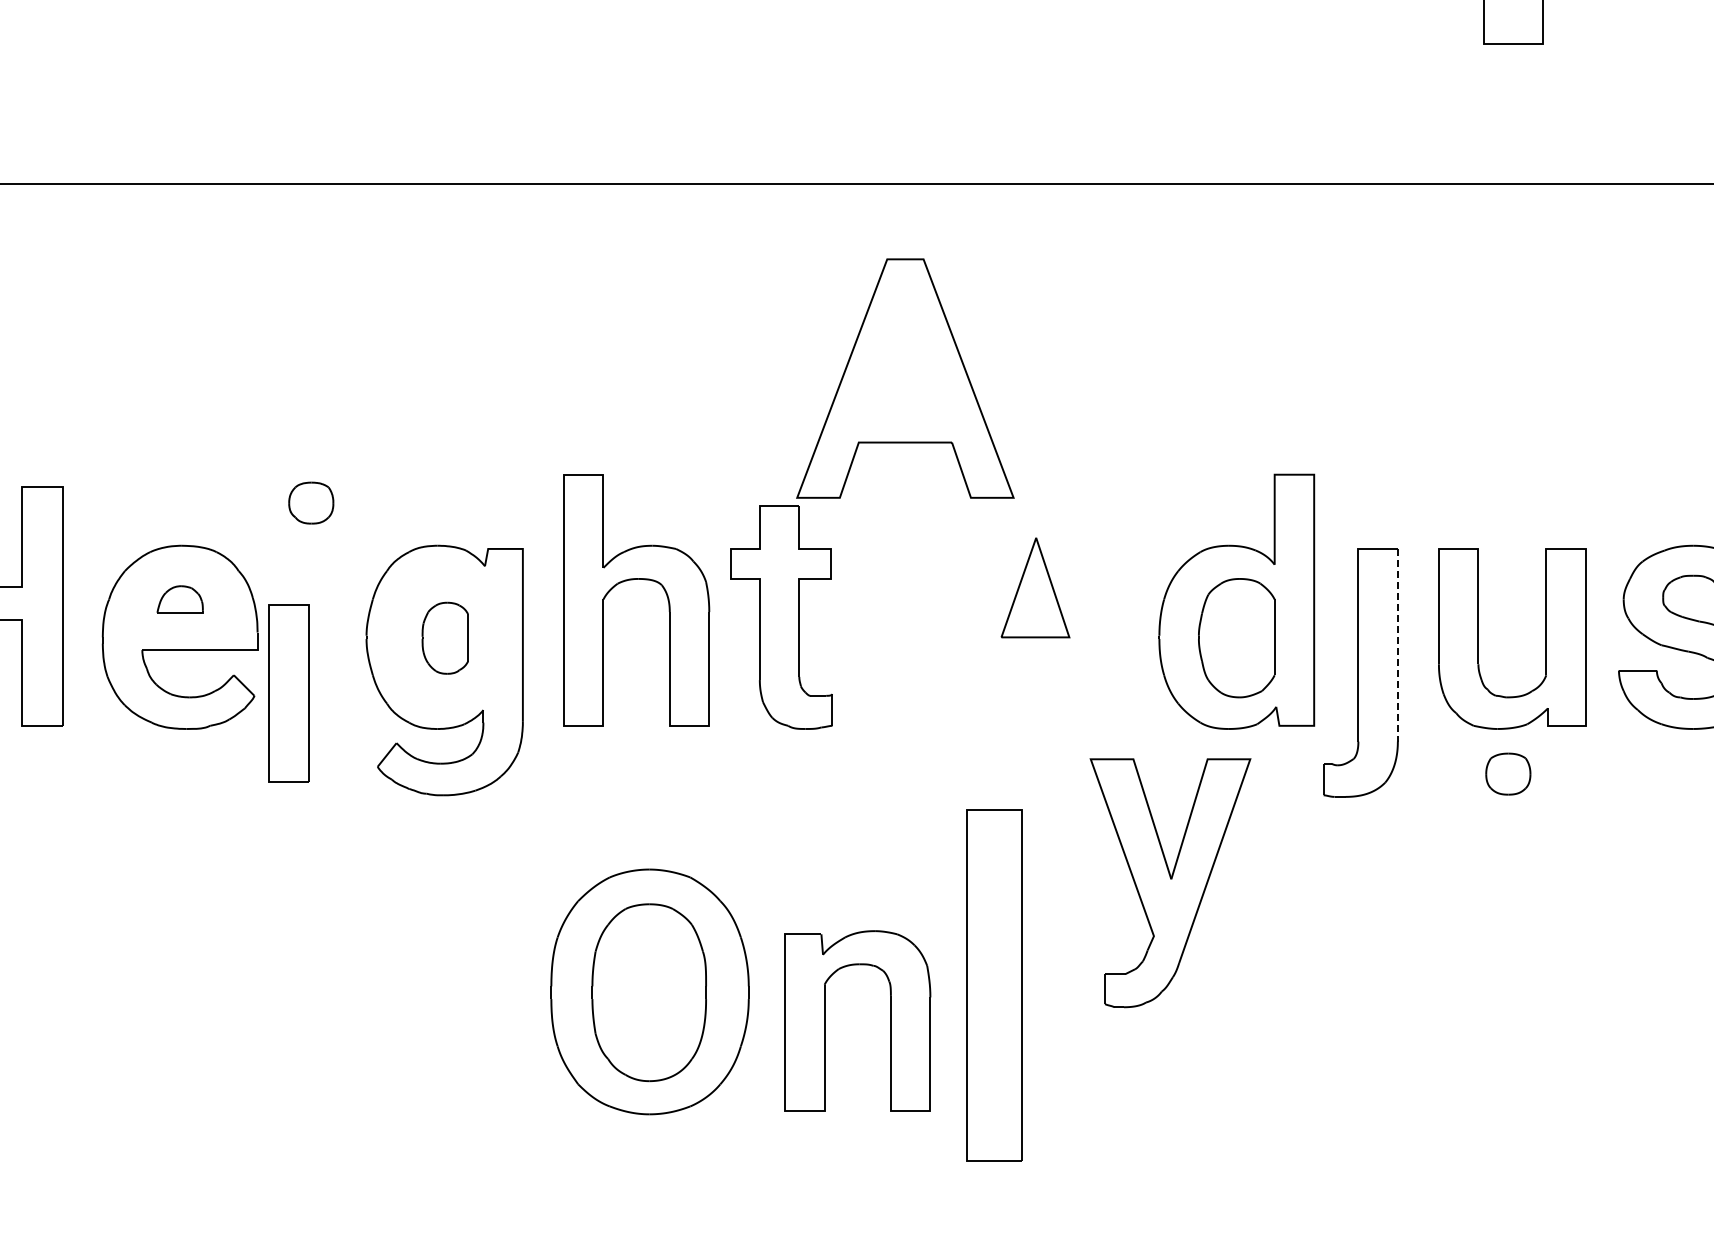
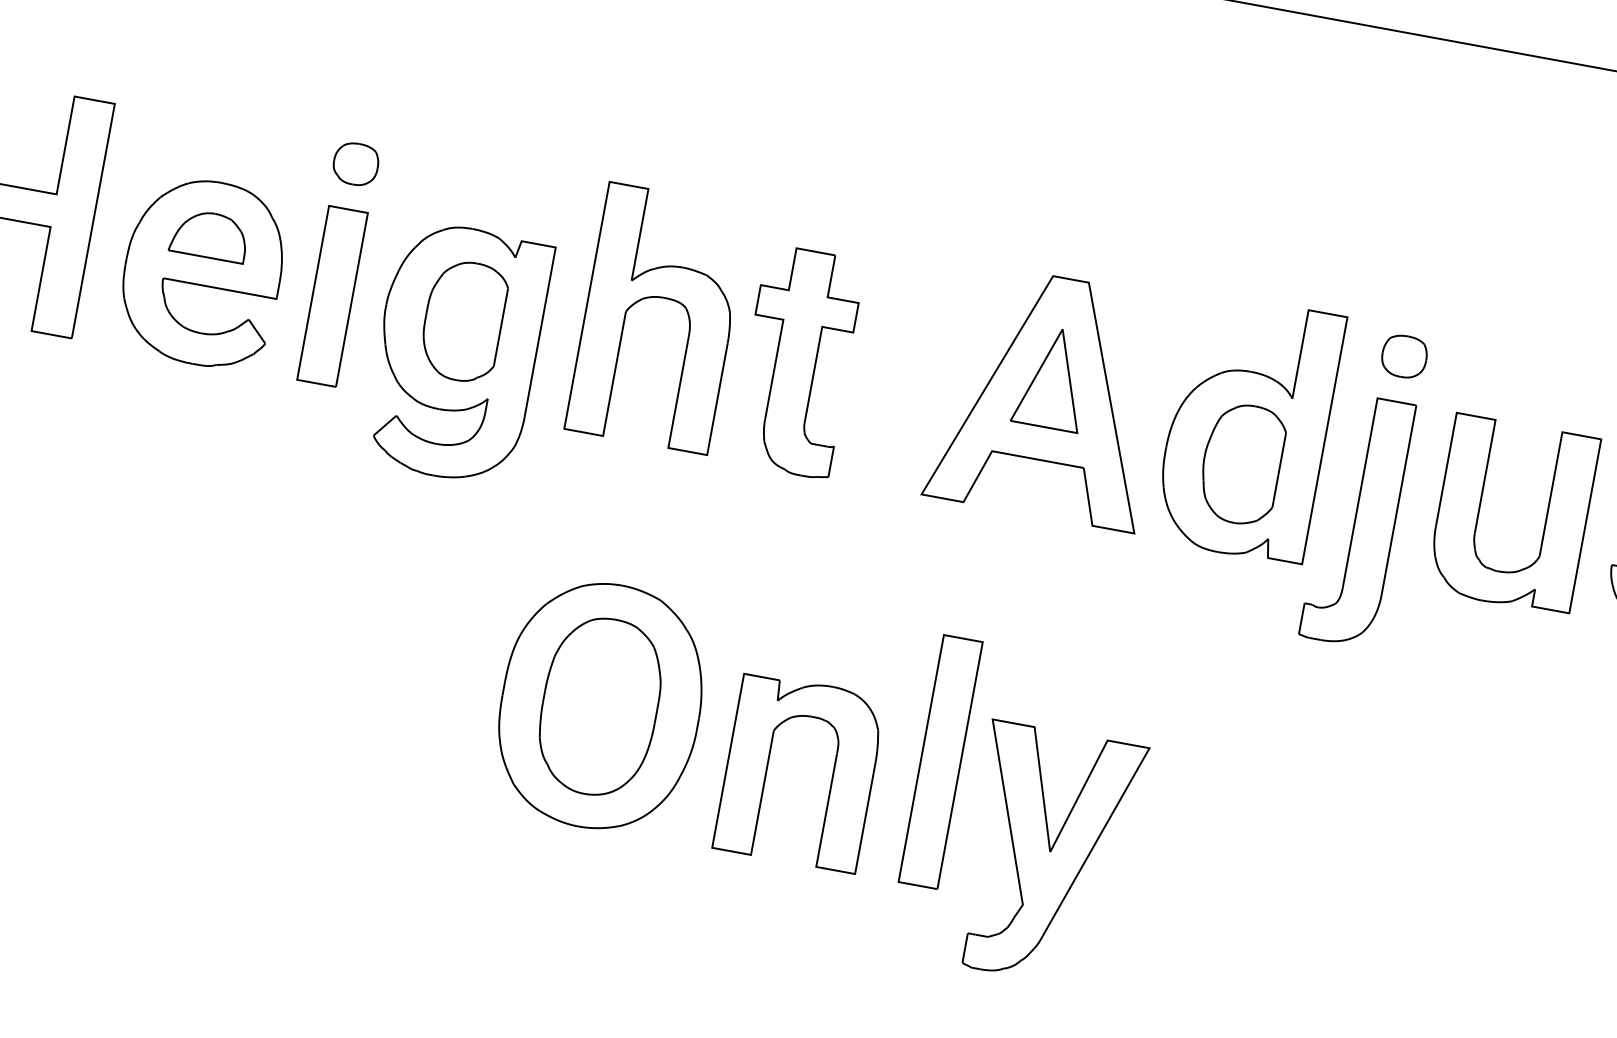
part: (905, 378) -> (1049, 396), moved
part: (179, 599) -> (208, 235), size x1.67
part: (444, 638) -> (462, 321), size x1.67
line: (1397, 645) -> (1398, 500), dashed -> solid
part: (288, 693) -> (331, 296), moved
part: (1508, 773) -> (1404, 356), moved
part: (1170, 883) -> (1048, 855), moved
part: (994, 985) -> (940, 761), size x0.71

